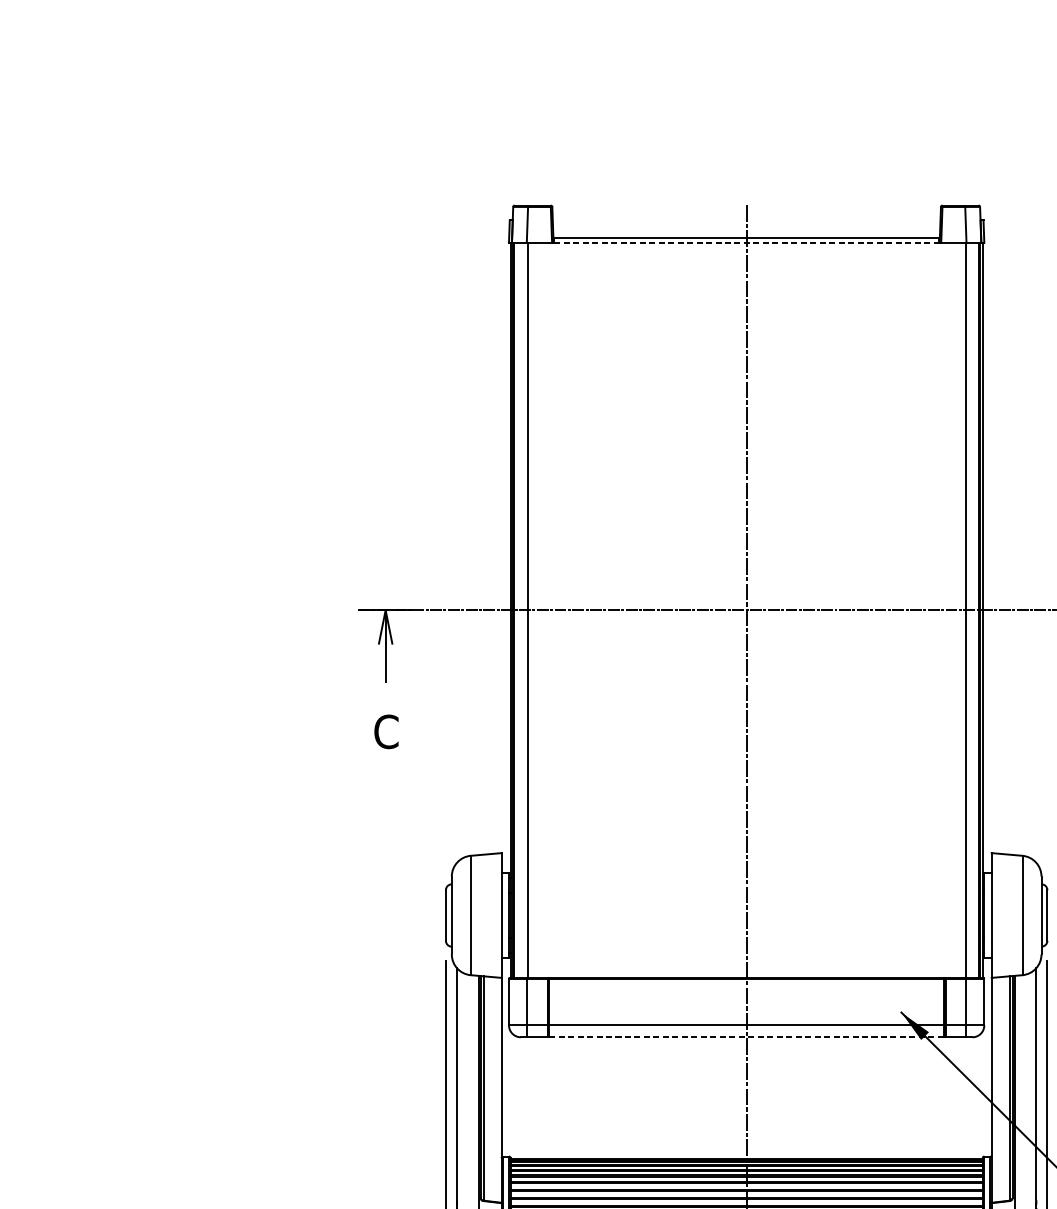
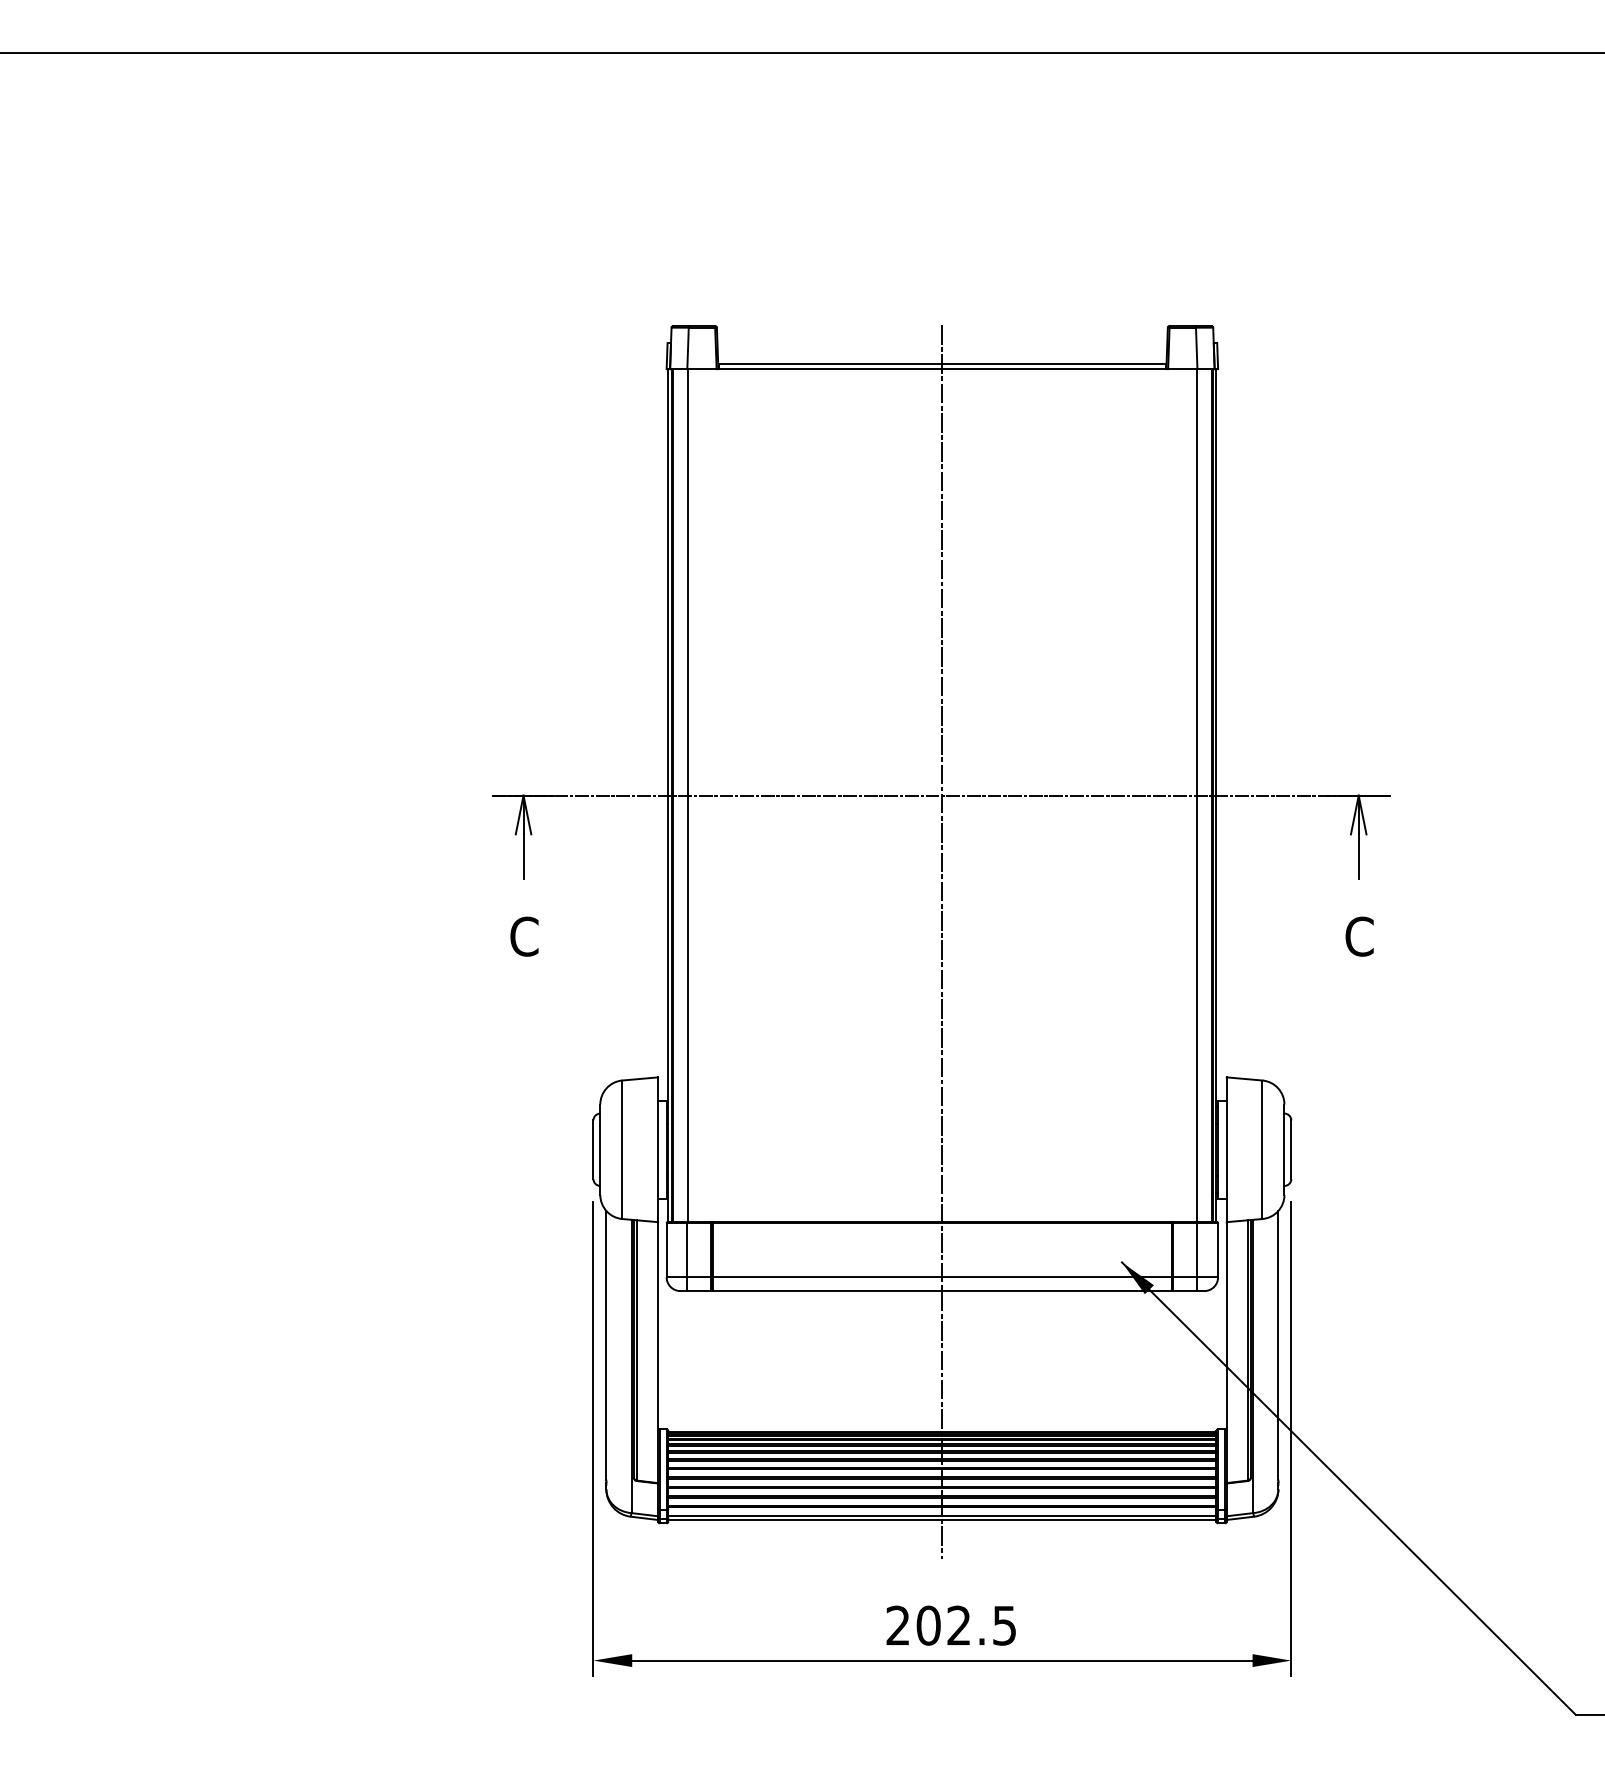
line: (746, 242) -> (942, 369), dashed -> solid
line: (746, 1037) -> (942, 1291), dashed -> solid

